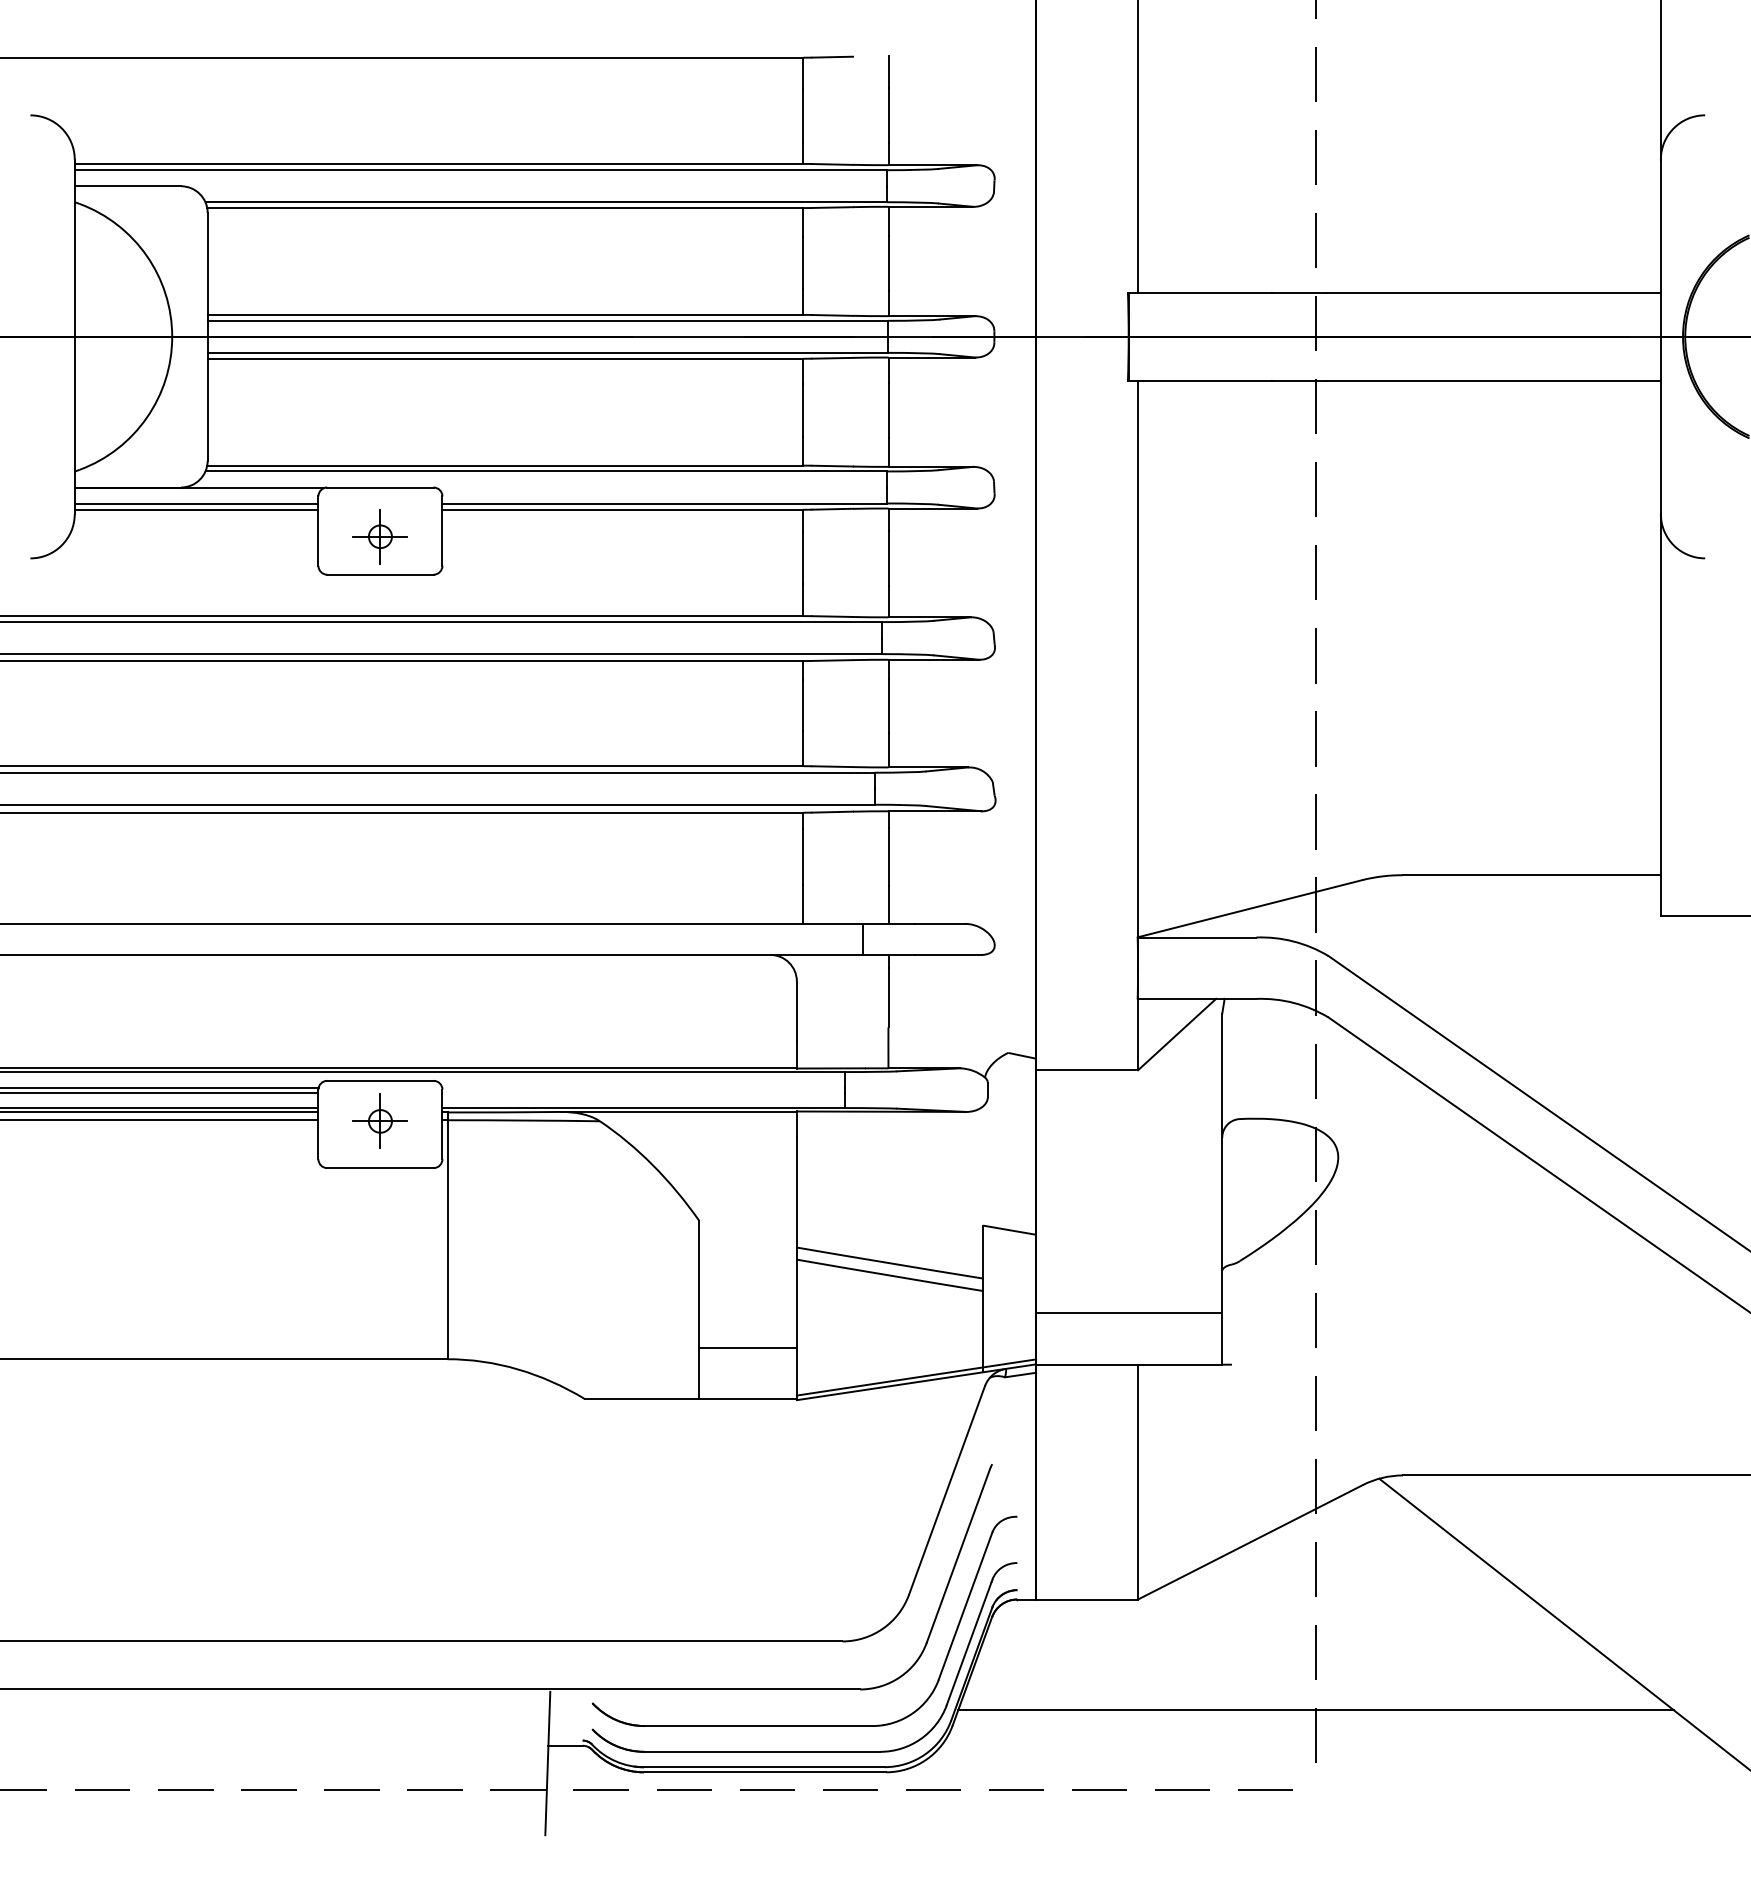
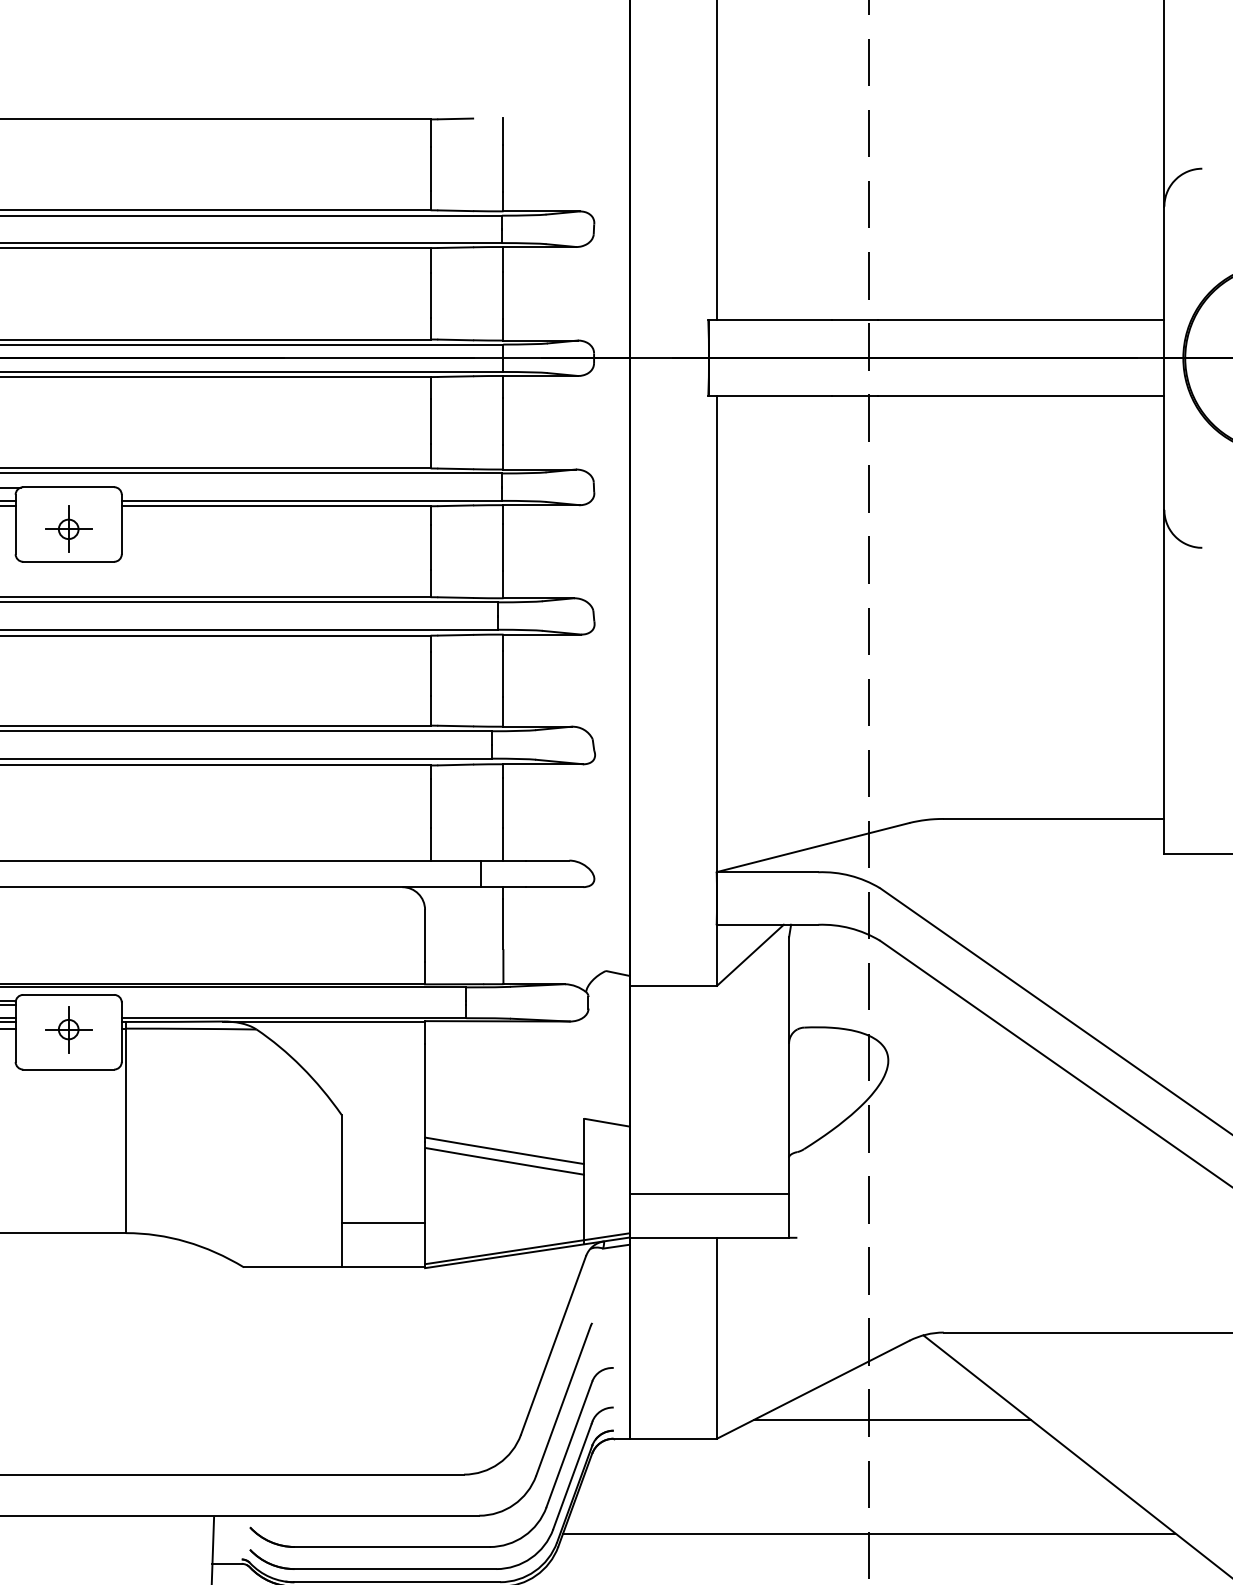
line: (1342, 1577) -> (891, 1419), added

